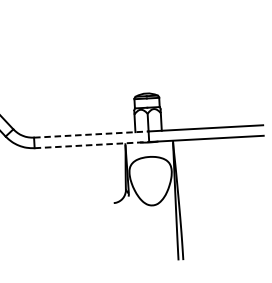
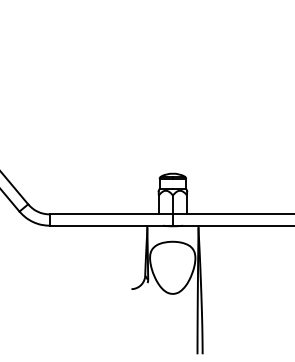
line: (91, 134) -> (111, 214), dashed -> solid
line: (91, 144) -> (111, 225), dashed -> solid

